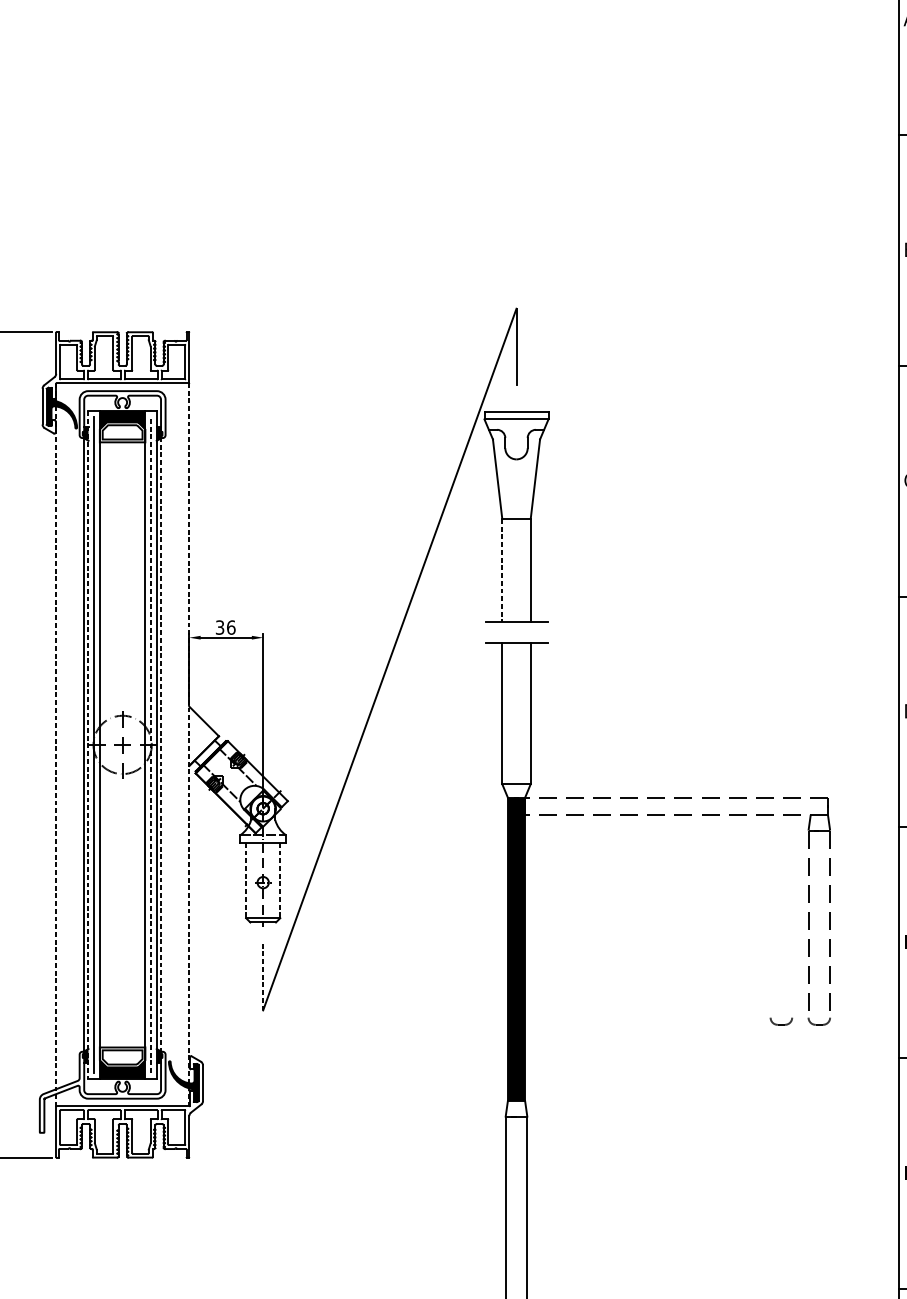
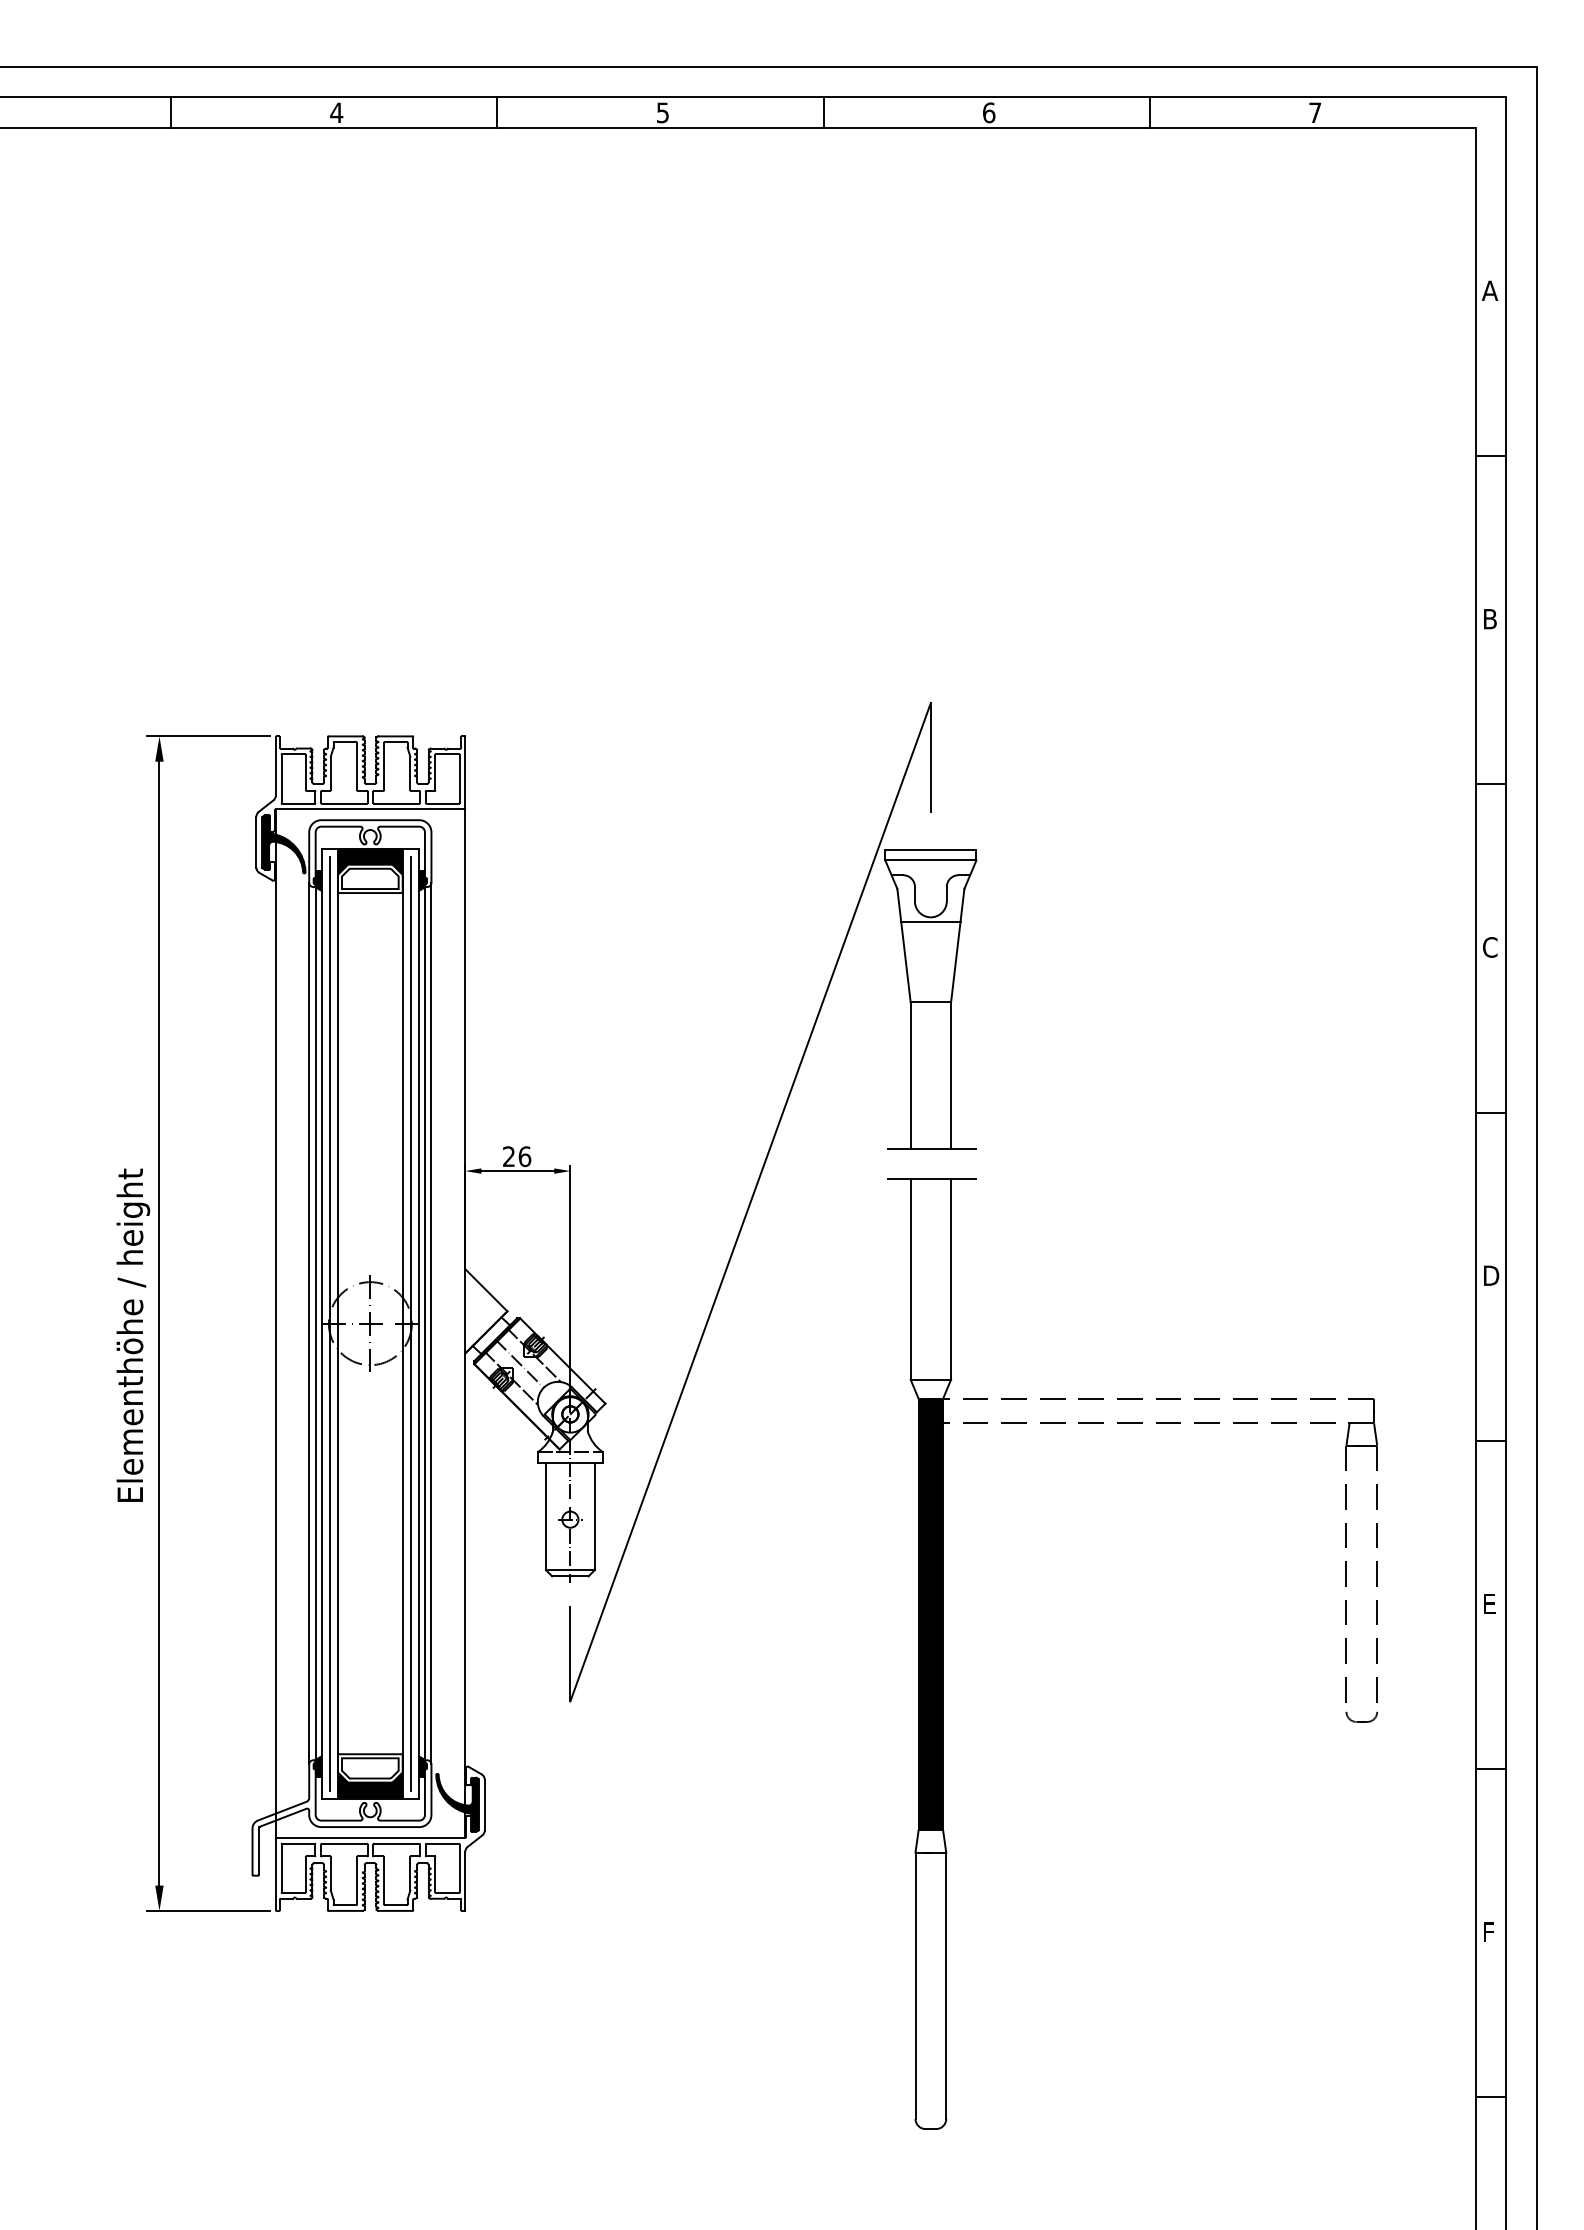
line: (516, 463) -> (930, 922), added
line: (502, 570) -> (910, 1075), dashed -> solid
text: (219, 627) -> (508, 1156), 36 -> 26
line: (79, 744) -> (309, 1323), added
line: (150, 744) -> (410, 1323), dashed -> solid
line: (160, 744) -> (424, 1323), dashed -> solid
line: (165, 744) -> (431, 1323), added
line: (189, 744) -> (465, 1323), dashed -> solid
line: (55, 745) -> (275, 1324), dashed -> solid
line: (88, 745) -> (321, 1324), dashed -> solid
line: (227, 772) -> (519, 1363), added
line: (246, 880) -> (546, 1516), dashed -> solid
line: (280, 880) -> (594, 1516), dashed -> solid
line: (263, 977) -> (570, 1654), dashed -> solid
part: (781, 1020) -> (1307, 1716), removed

